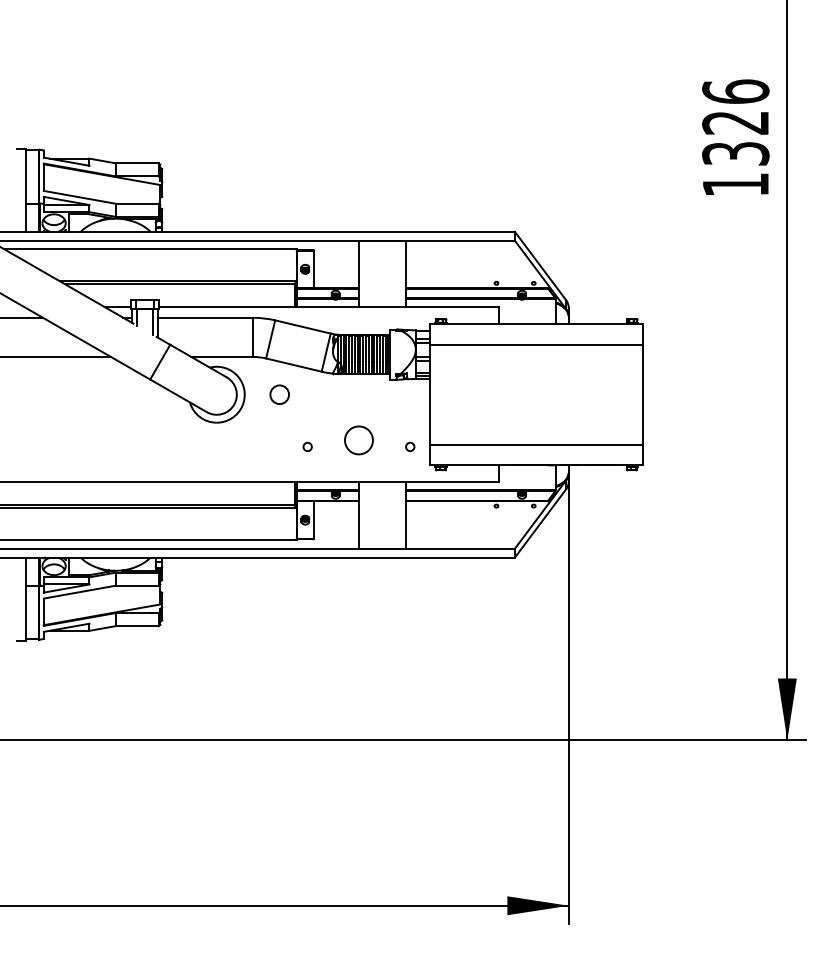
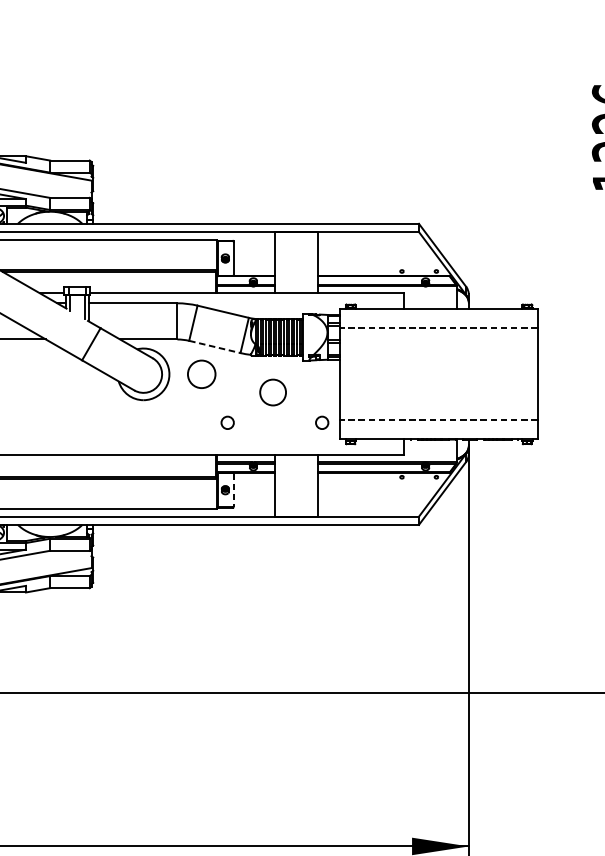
line: (536, 344) -> (438, 327), solid -> dashed
line: (293, 365) -> (214, 347), solid -> dashed
circle: (279, 394) -> (201, 374), size x1.6
circle: (358, 440) -> (272, 392), moved
line: (536, 444) -> (438, 420), solid -> dashed
circle: (307, 446) -> (227, 422), size x1.6
circle: (410, 446) -> (322, 422), size x1.6
line: (314, 520) -> (233, 490), solid -> dashed

